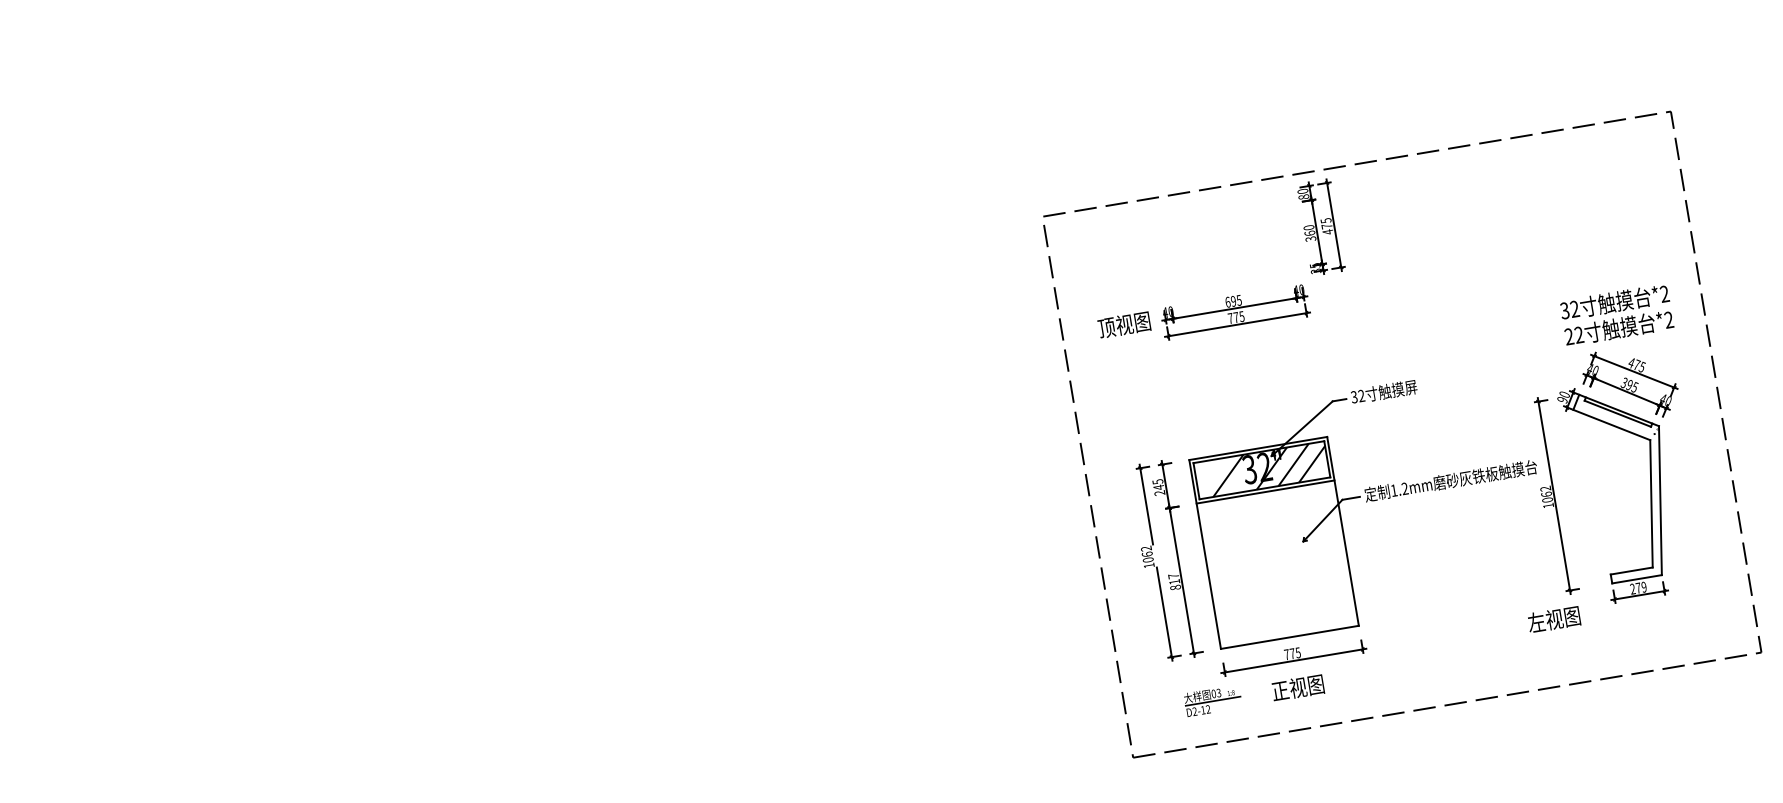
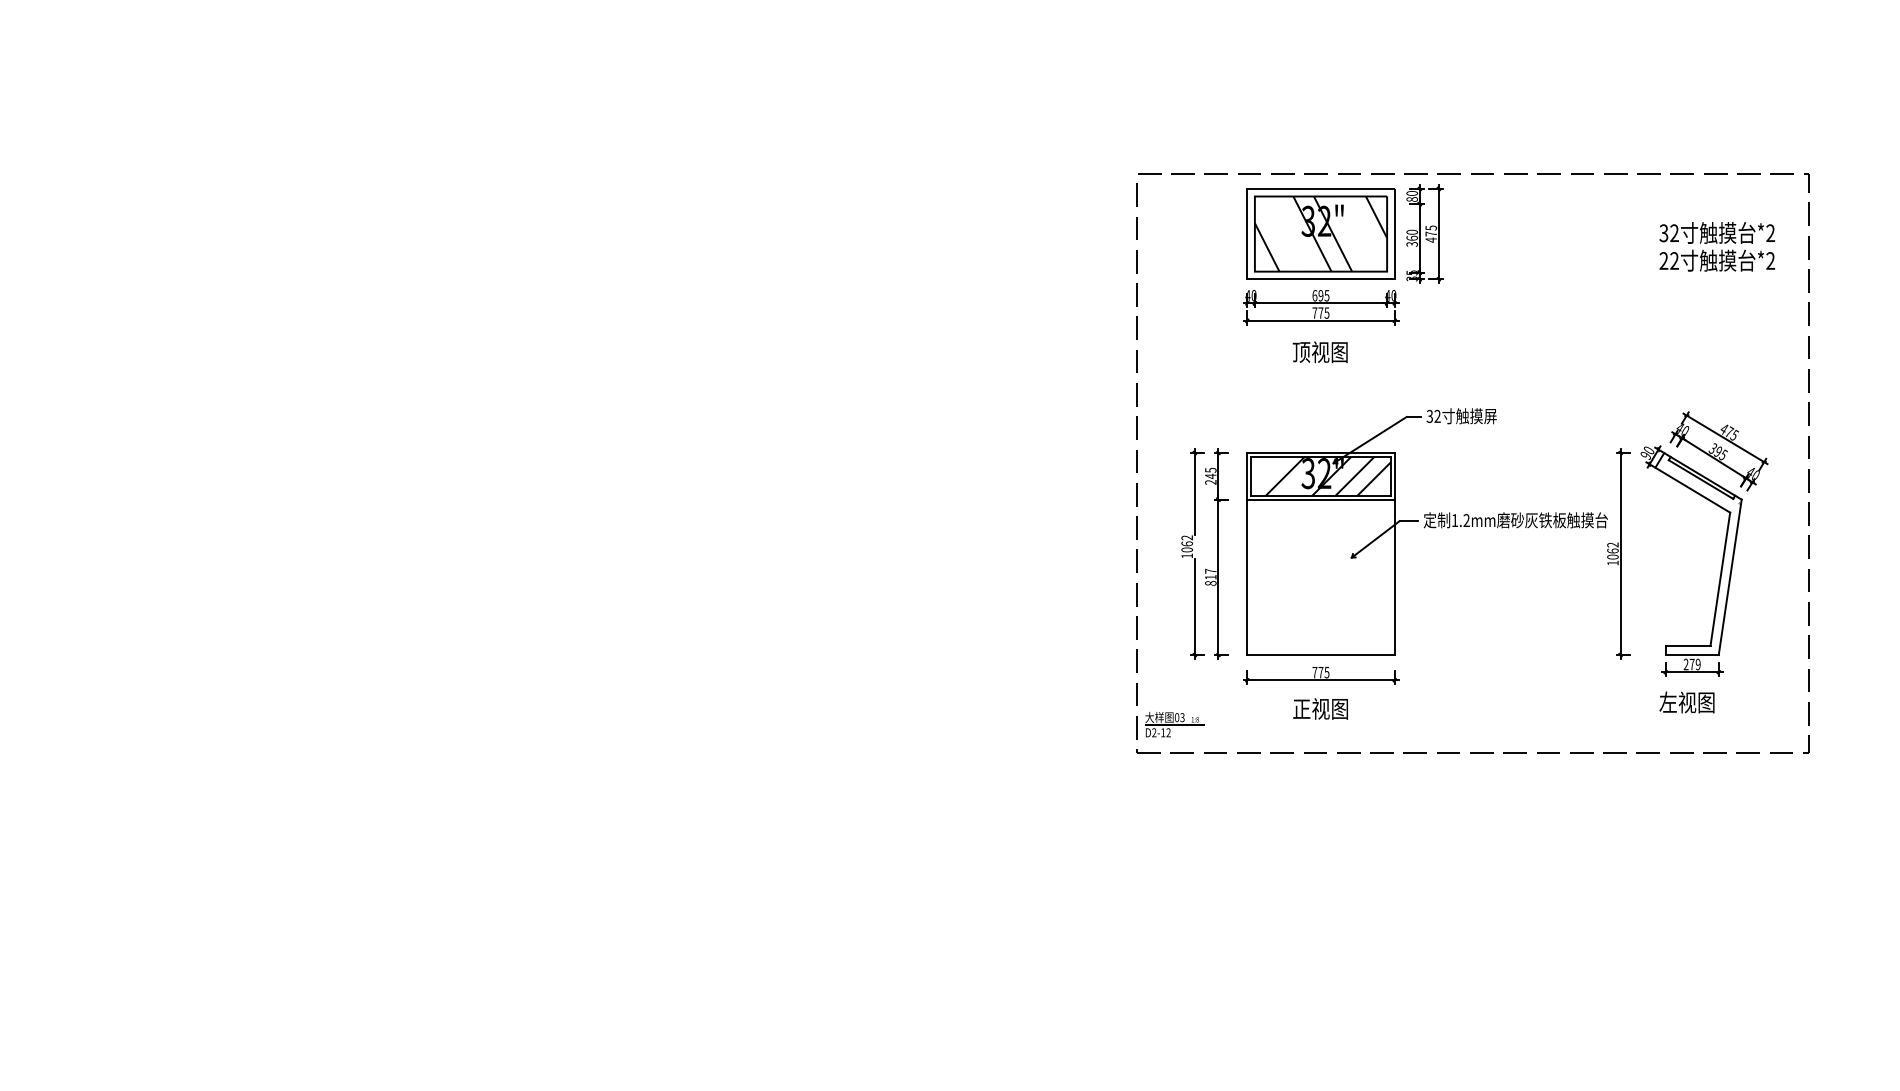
part: (1223, 243) -> (1320, 233), added
text: (1616, 314) -> (1716, 246), moved
text: (1123, 325) -> (1319, 352), moved
text: (1553, 619) -> (1686, 702), moved
text: (1212, 700) -> (1174, 724), moved

